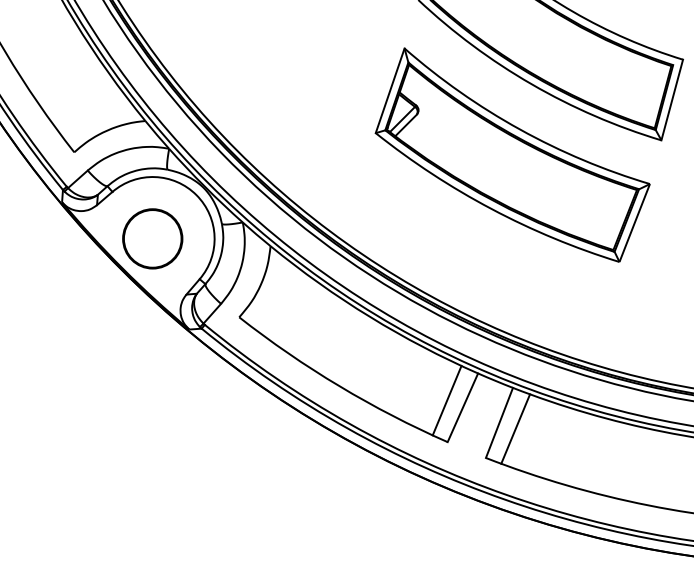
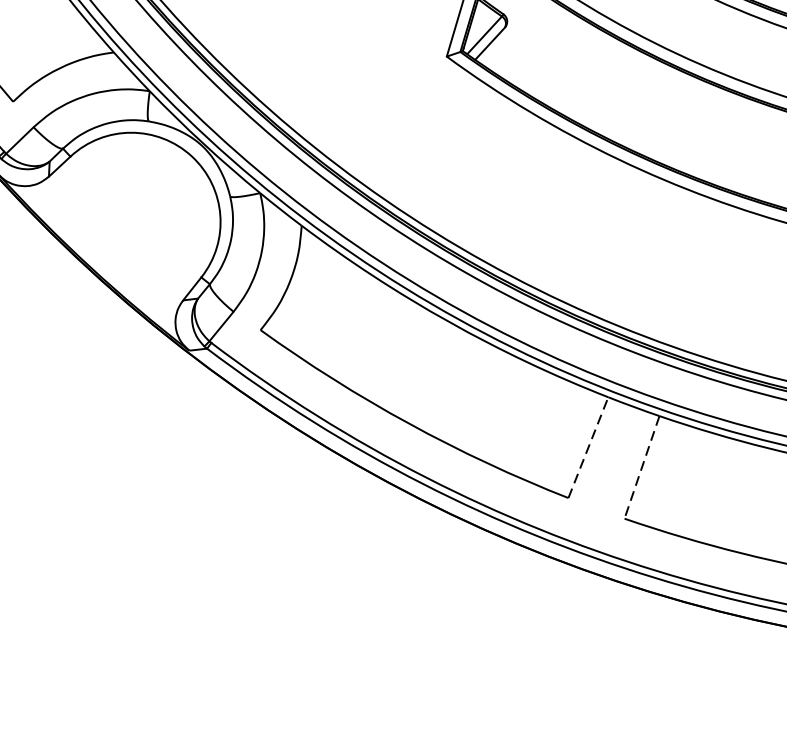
circle: (152, 238) -> (130, 221), removed
line: (446, 400) -> (564, 438), removed
line: (462, 407) -> (587, 447), solid -> dashed
line: (499, 422) -> (642, 466), solid -> dashed
line: (515, 428) -> (665, 474), removed

